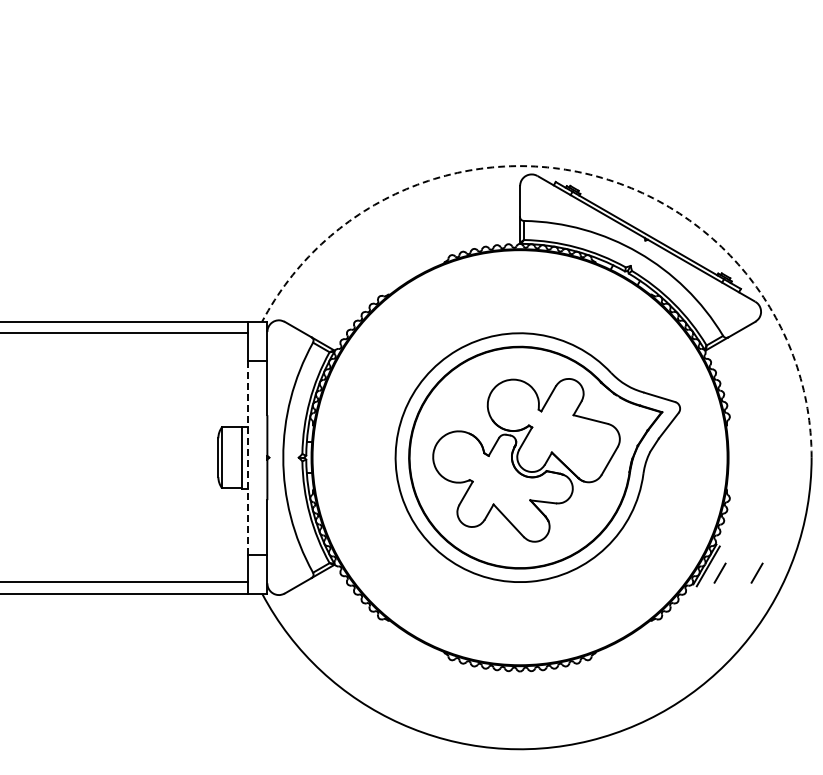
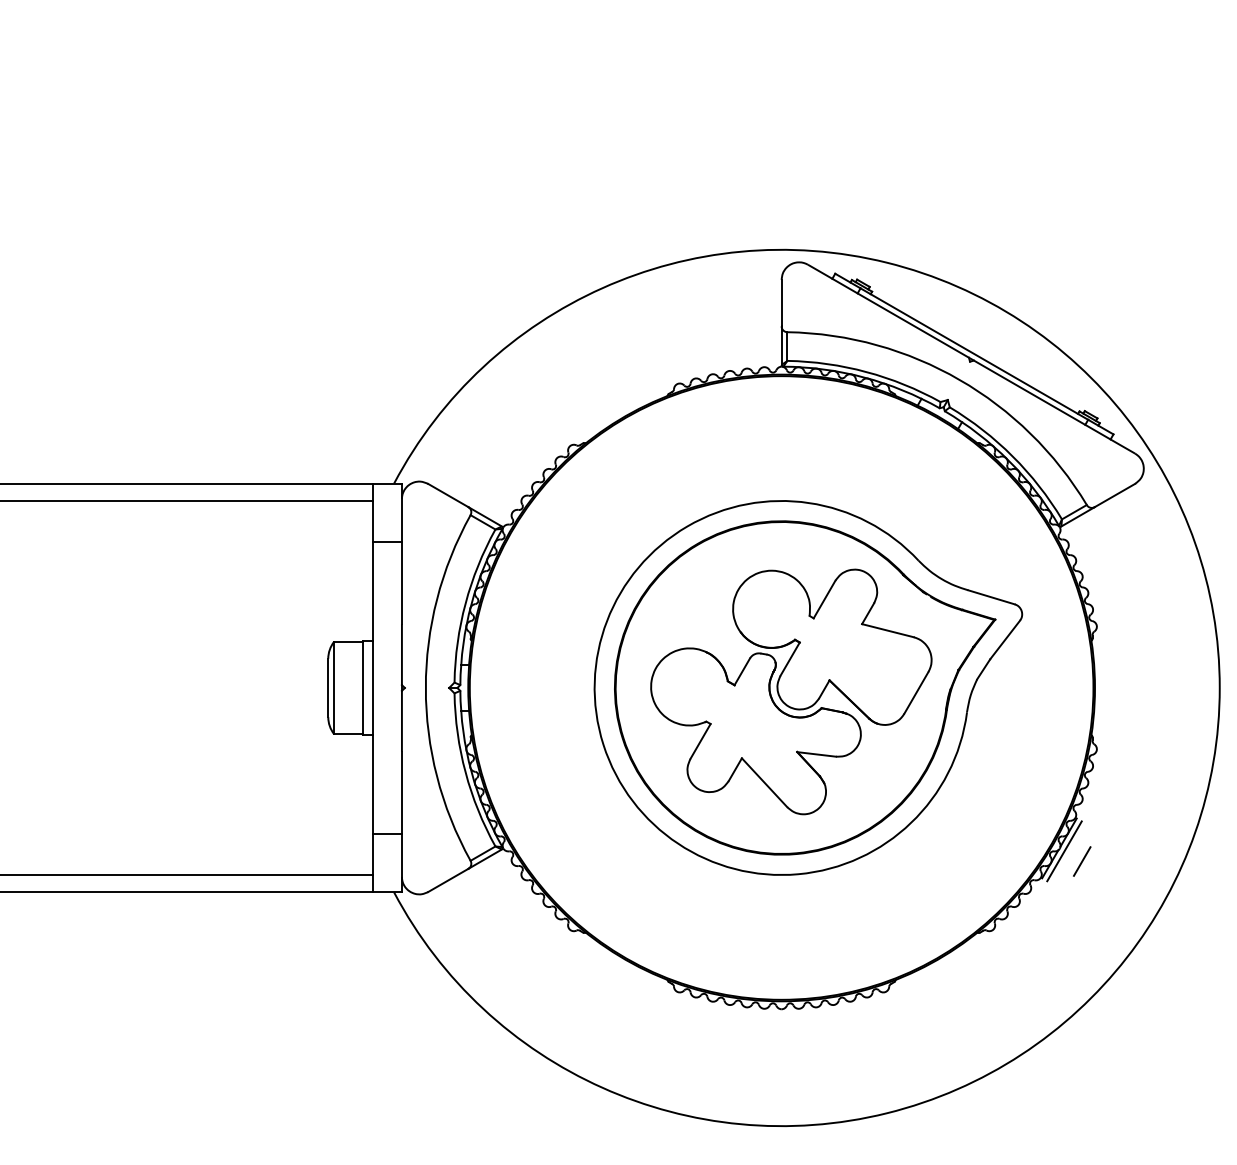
arc: (590, 174) -> (887, 262), dashed -> solid
line: (247, 457) -> (372, 687), dashed -> solid
line: (756, 572) -> (1136, 860), removed

